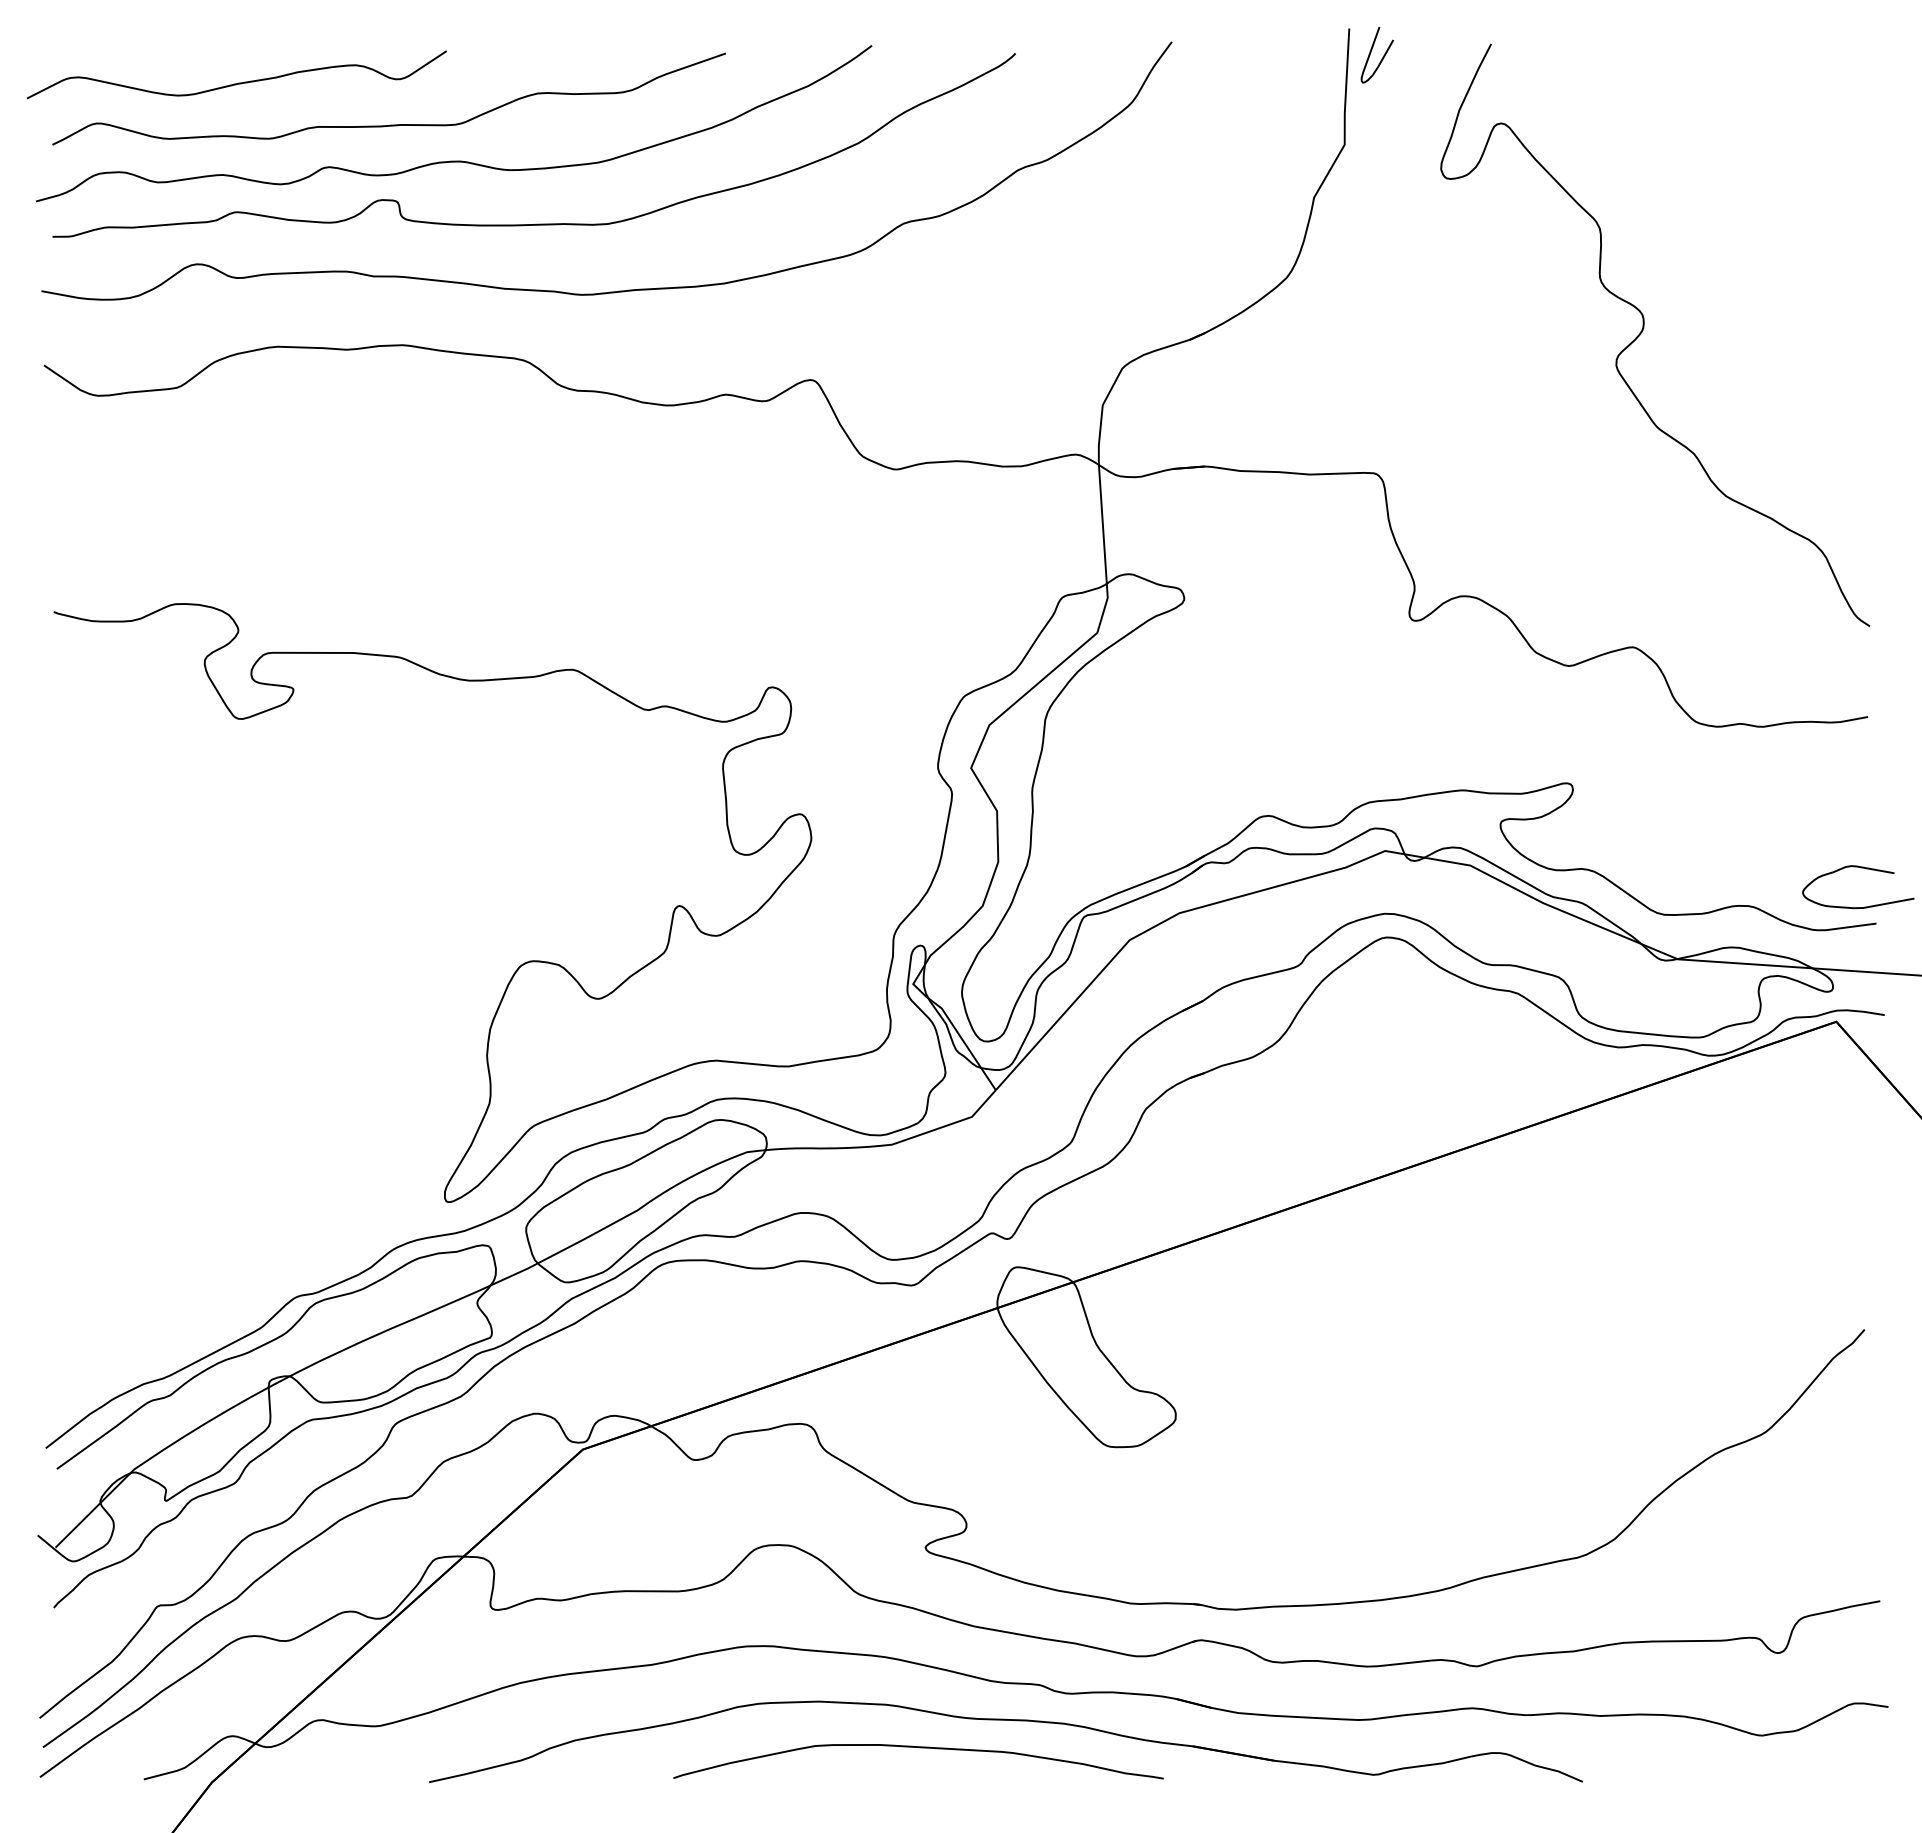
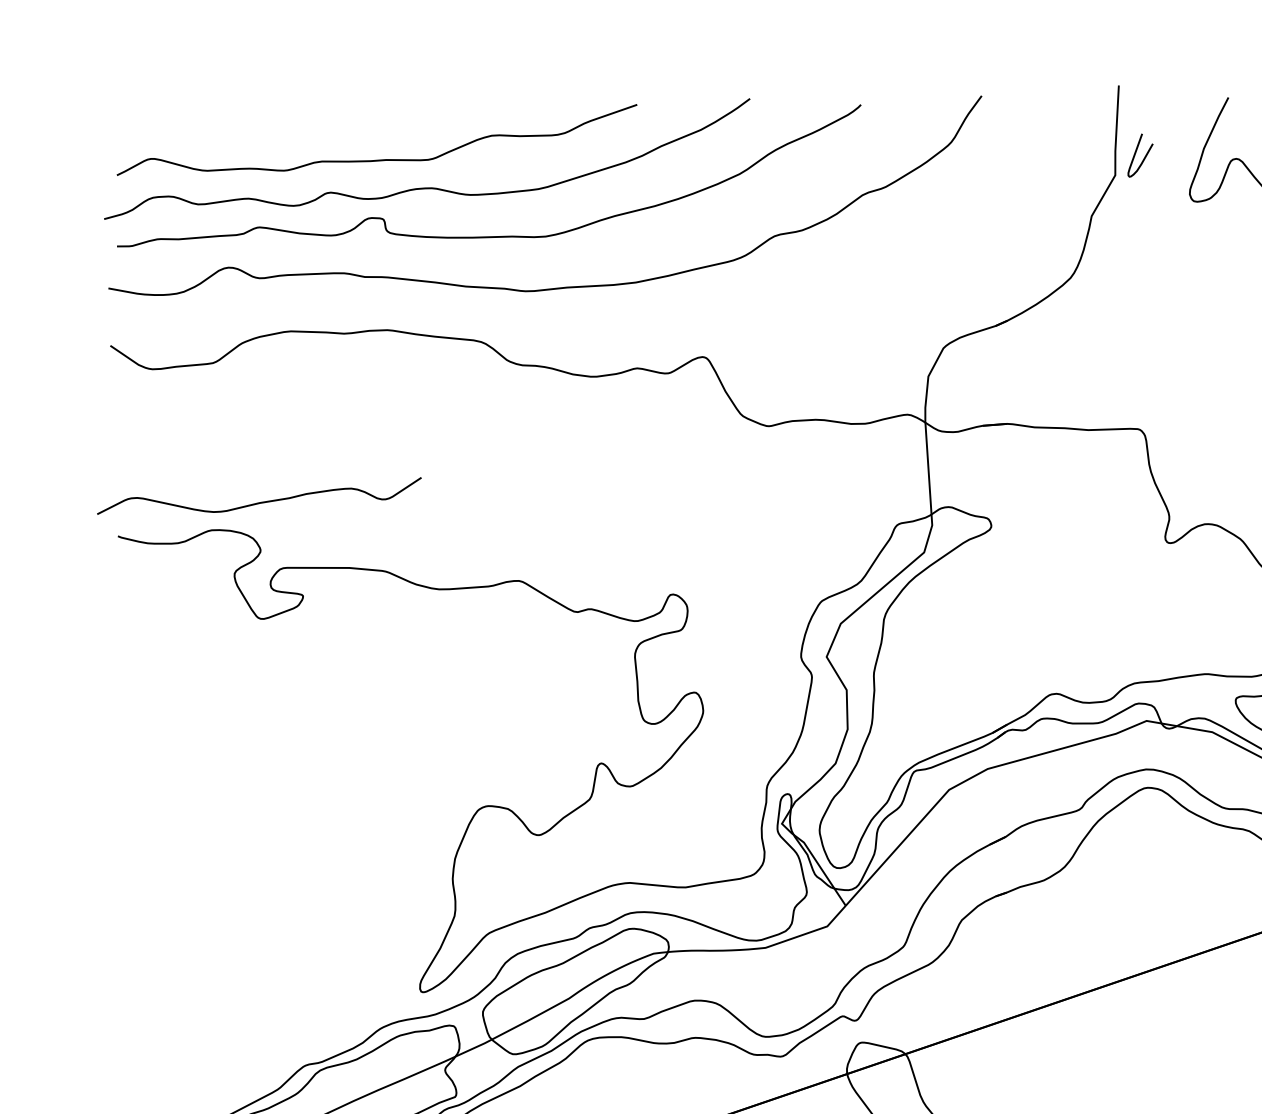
curve: (1371, 52) -> (1136, 153), moved
curve: (238, 82) -> (260, 501), moved

